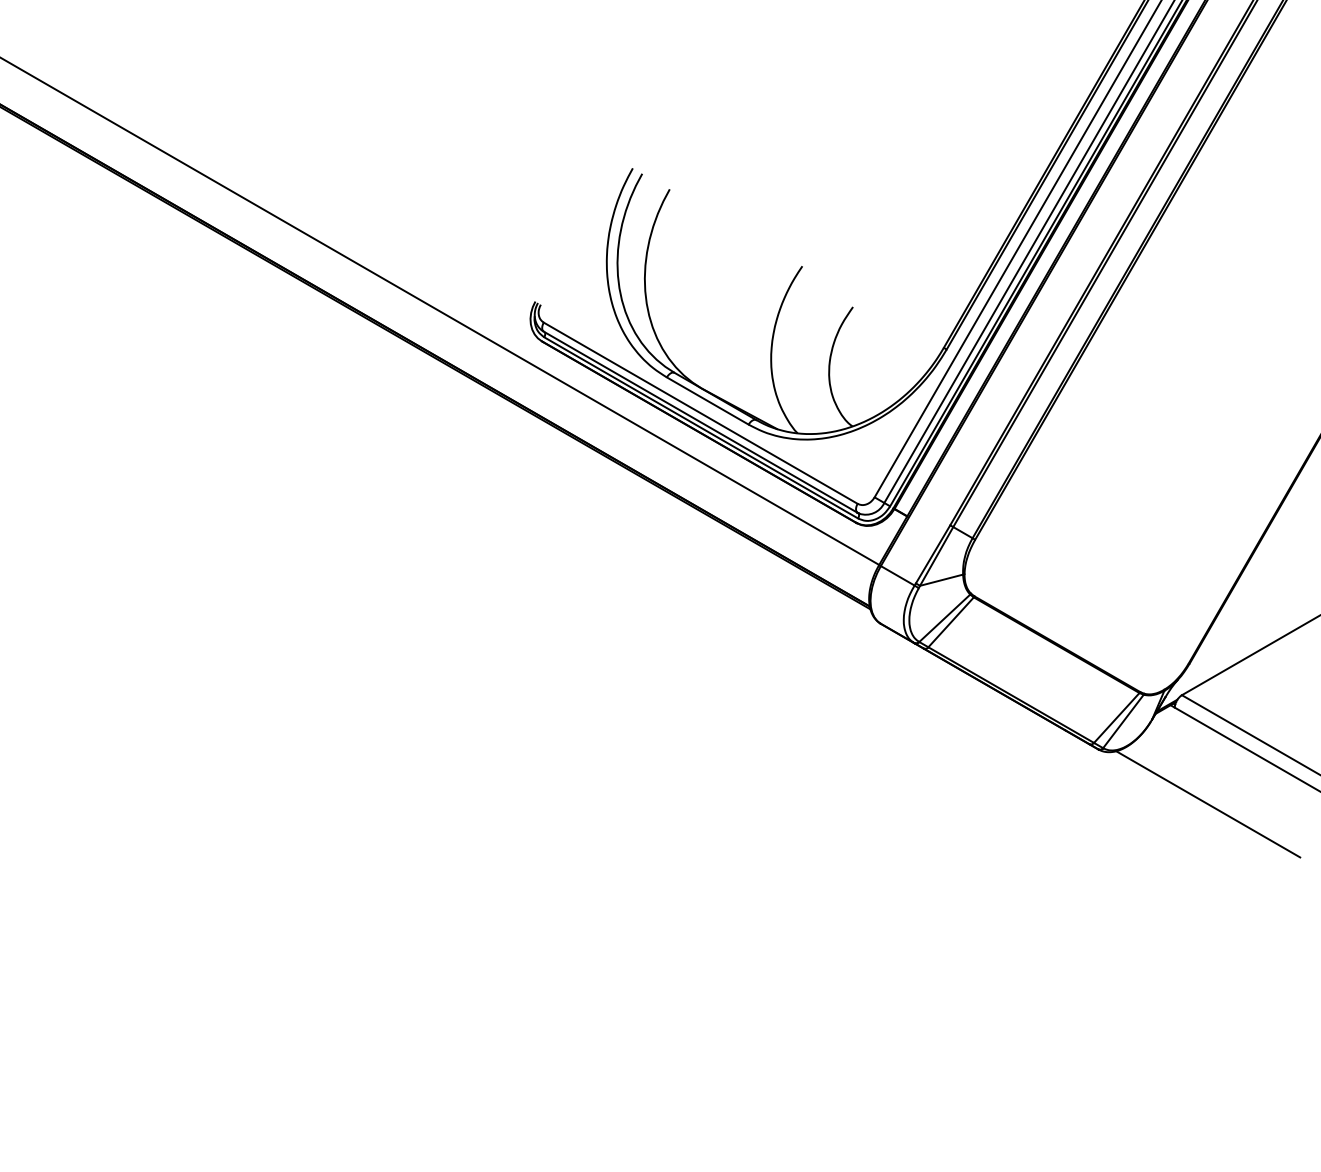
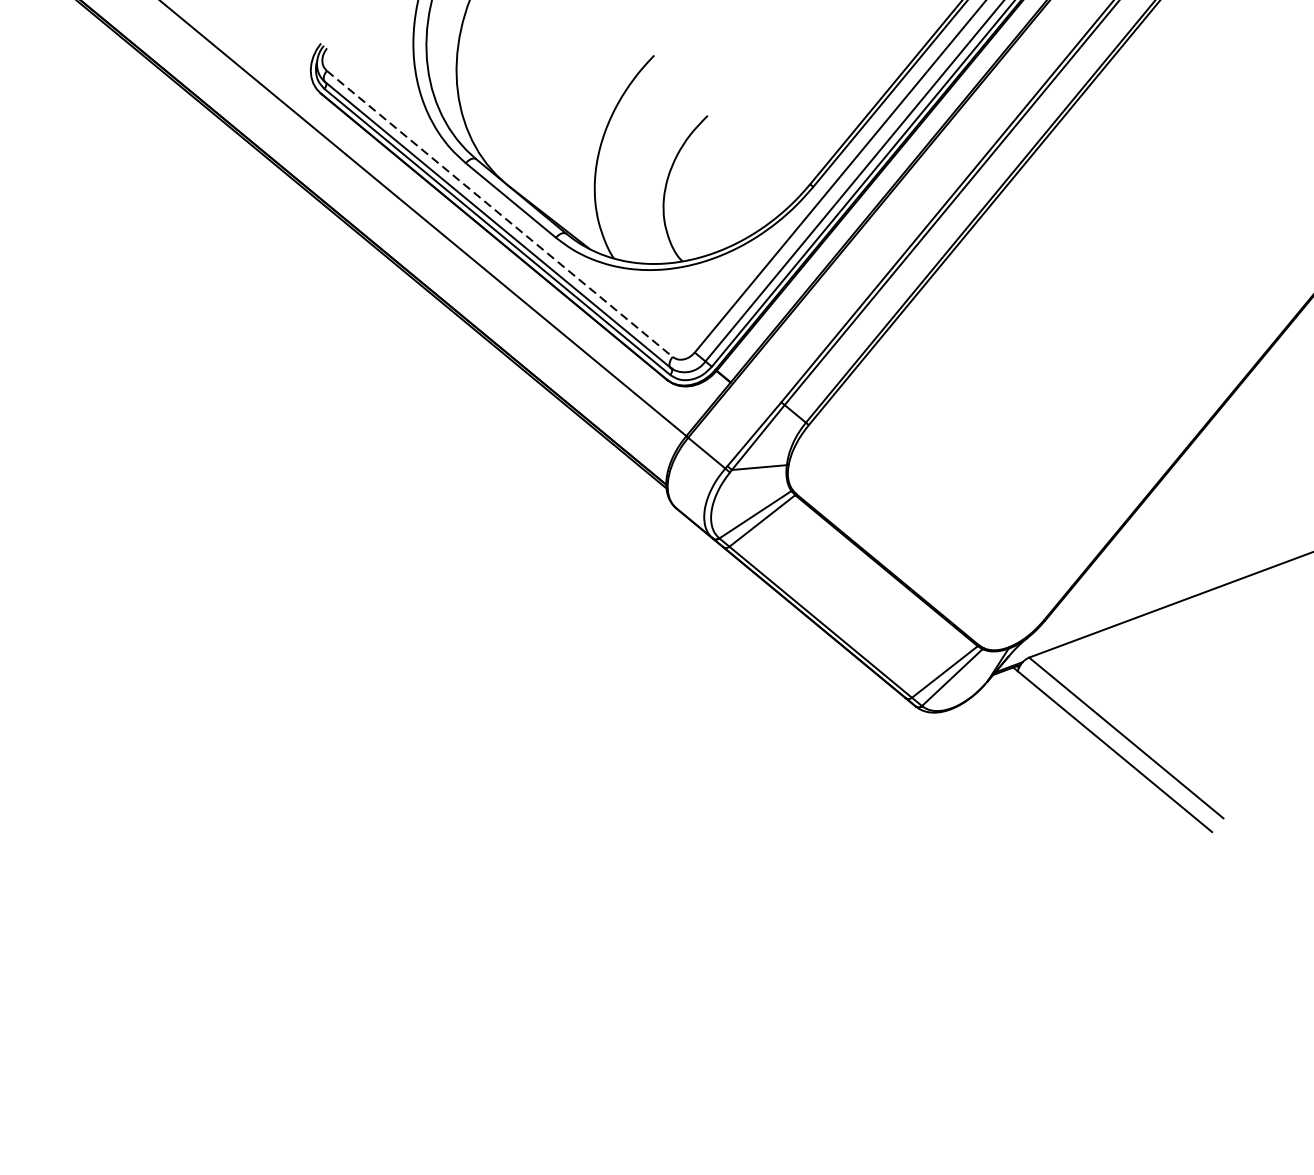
line: (701, 413) -> (500, 214), solid -> dashed
line: (1208, 804) -> (1039, 796), removed

